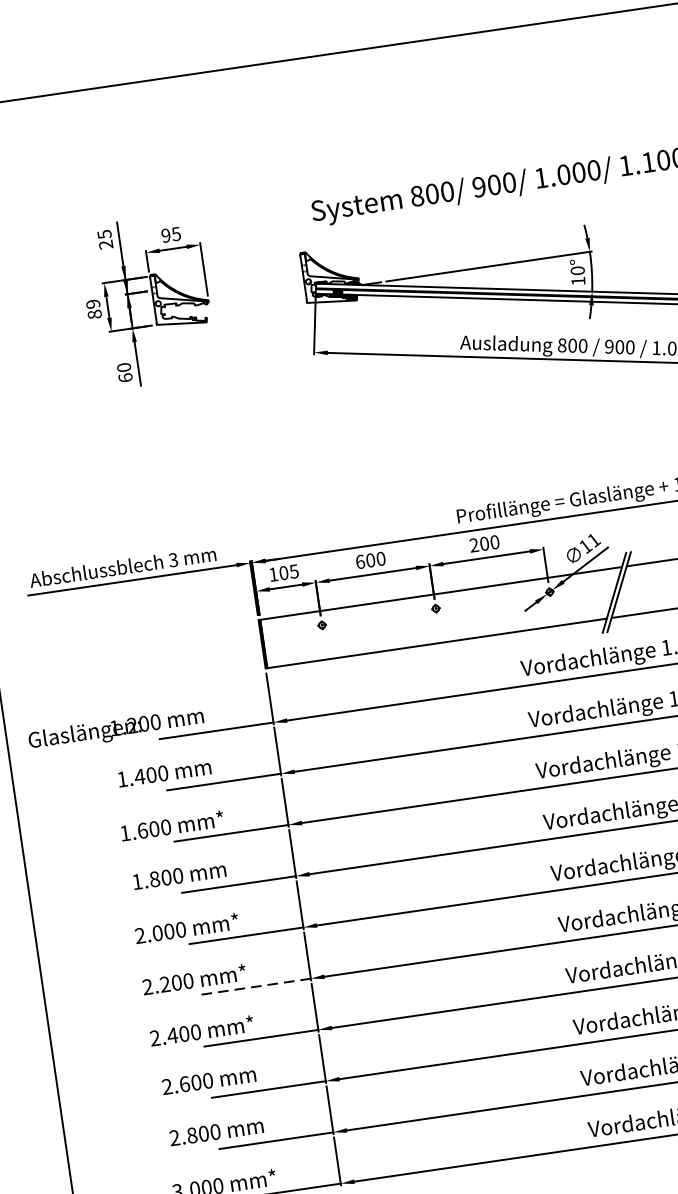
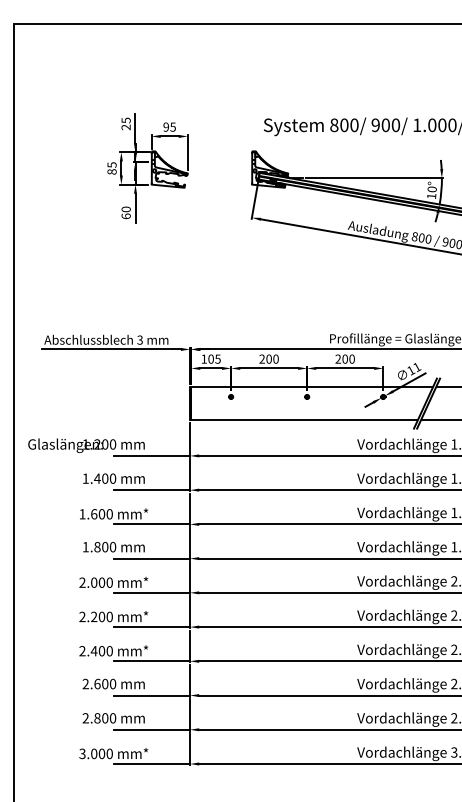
text: (92, 303) -> (111, 164), 89 -> 85
text: (360, 560) -> (262, 358), 600 -> 200
line: (253, 987) -> (151, 627), dashed -> solid

